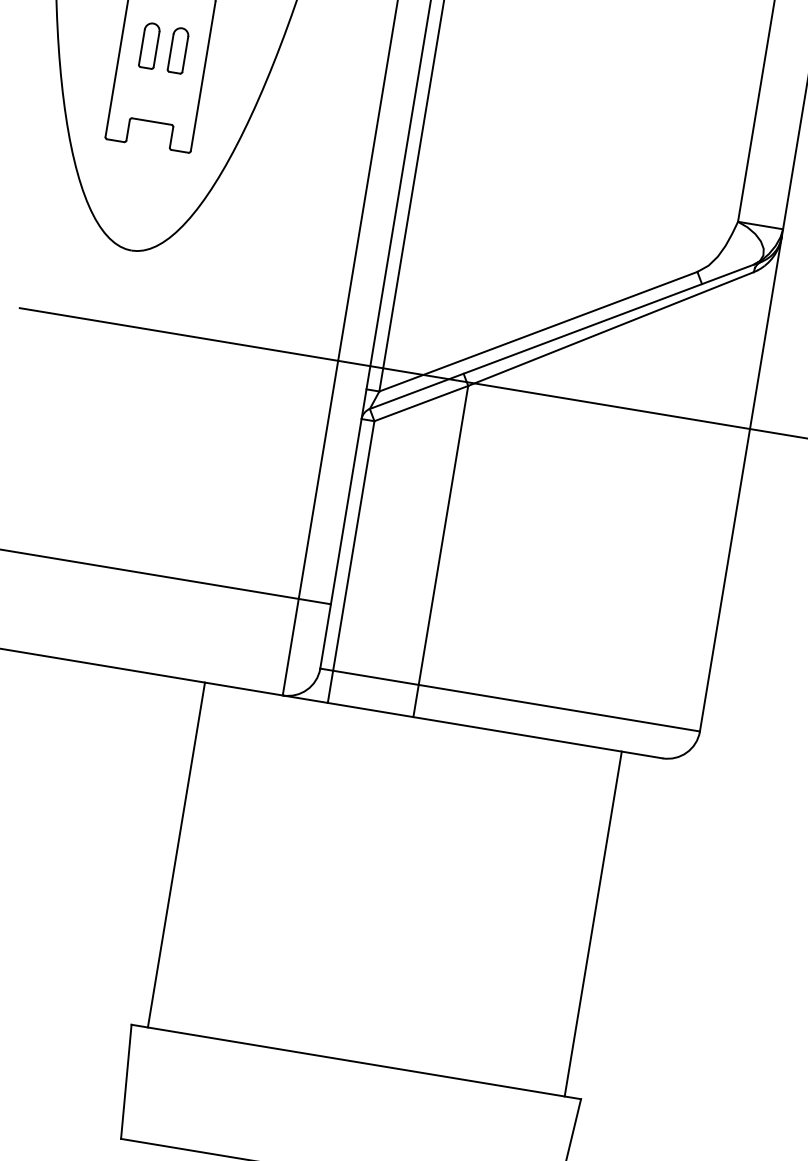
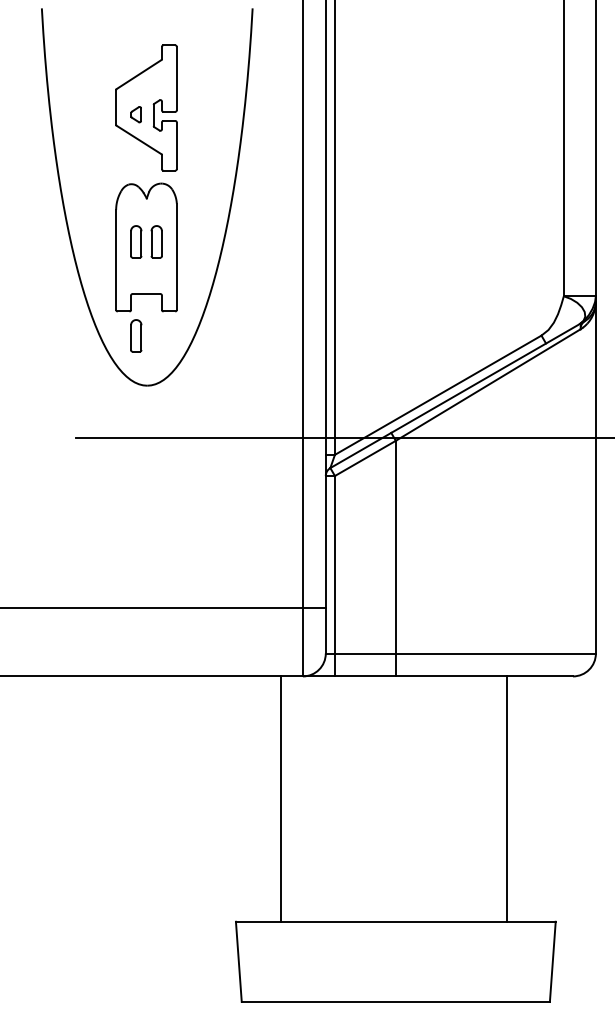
part: (128, 177) -> (136, 335), added
line: (176, 854) -> (280, 798), moved
line: (593, 923) -> (507, 798), moved

